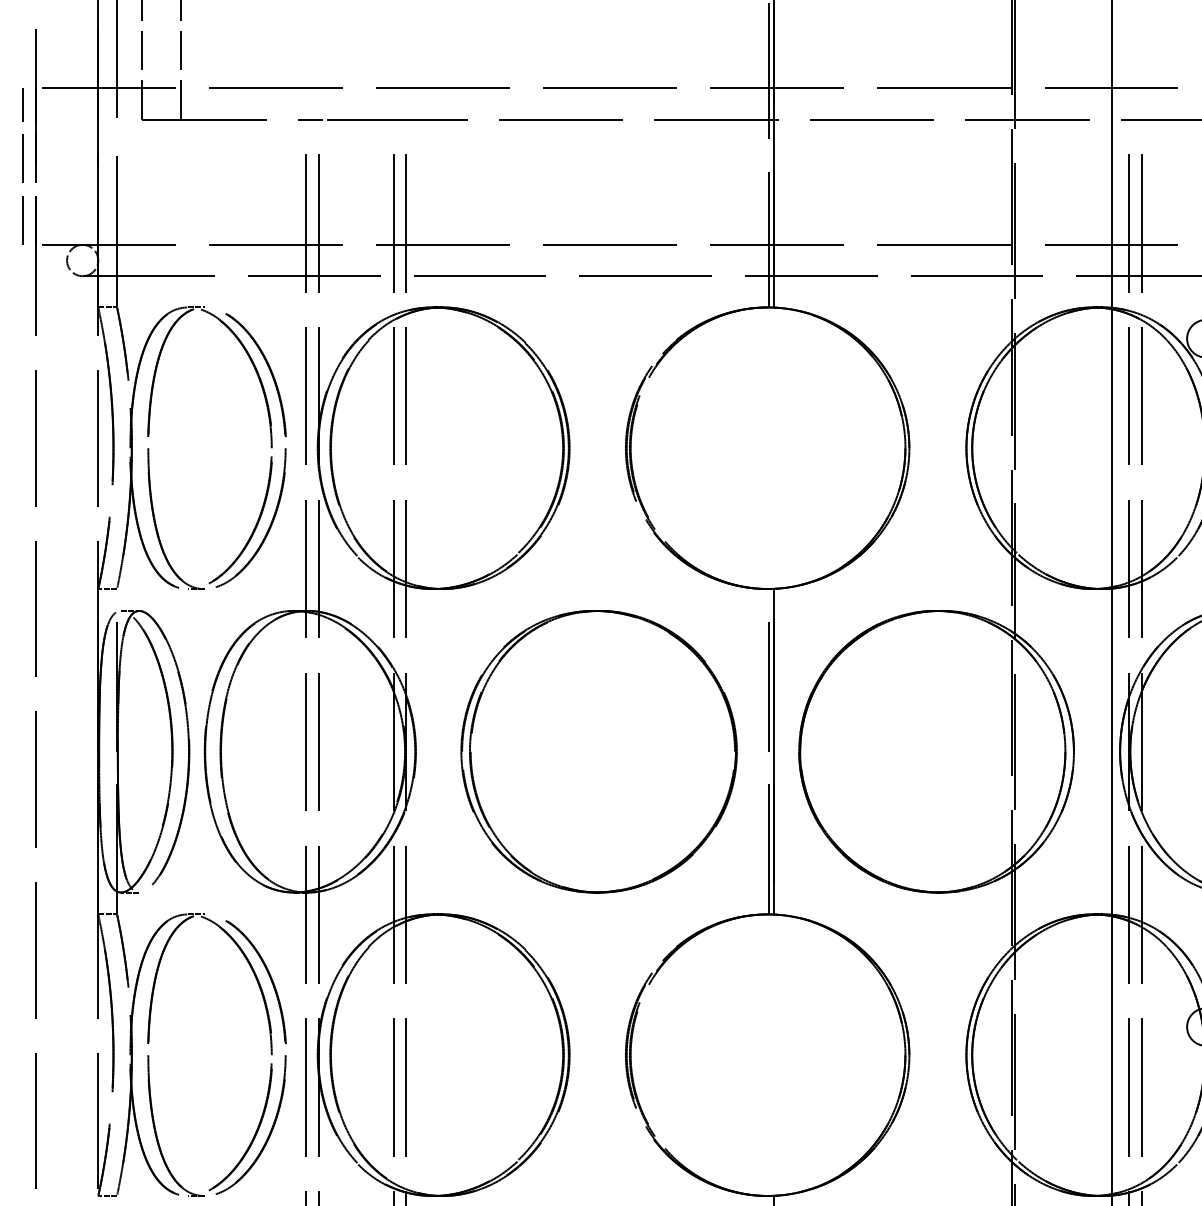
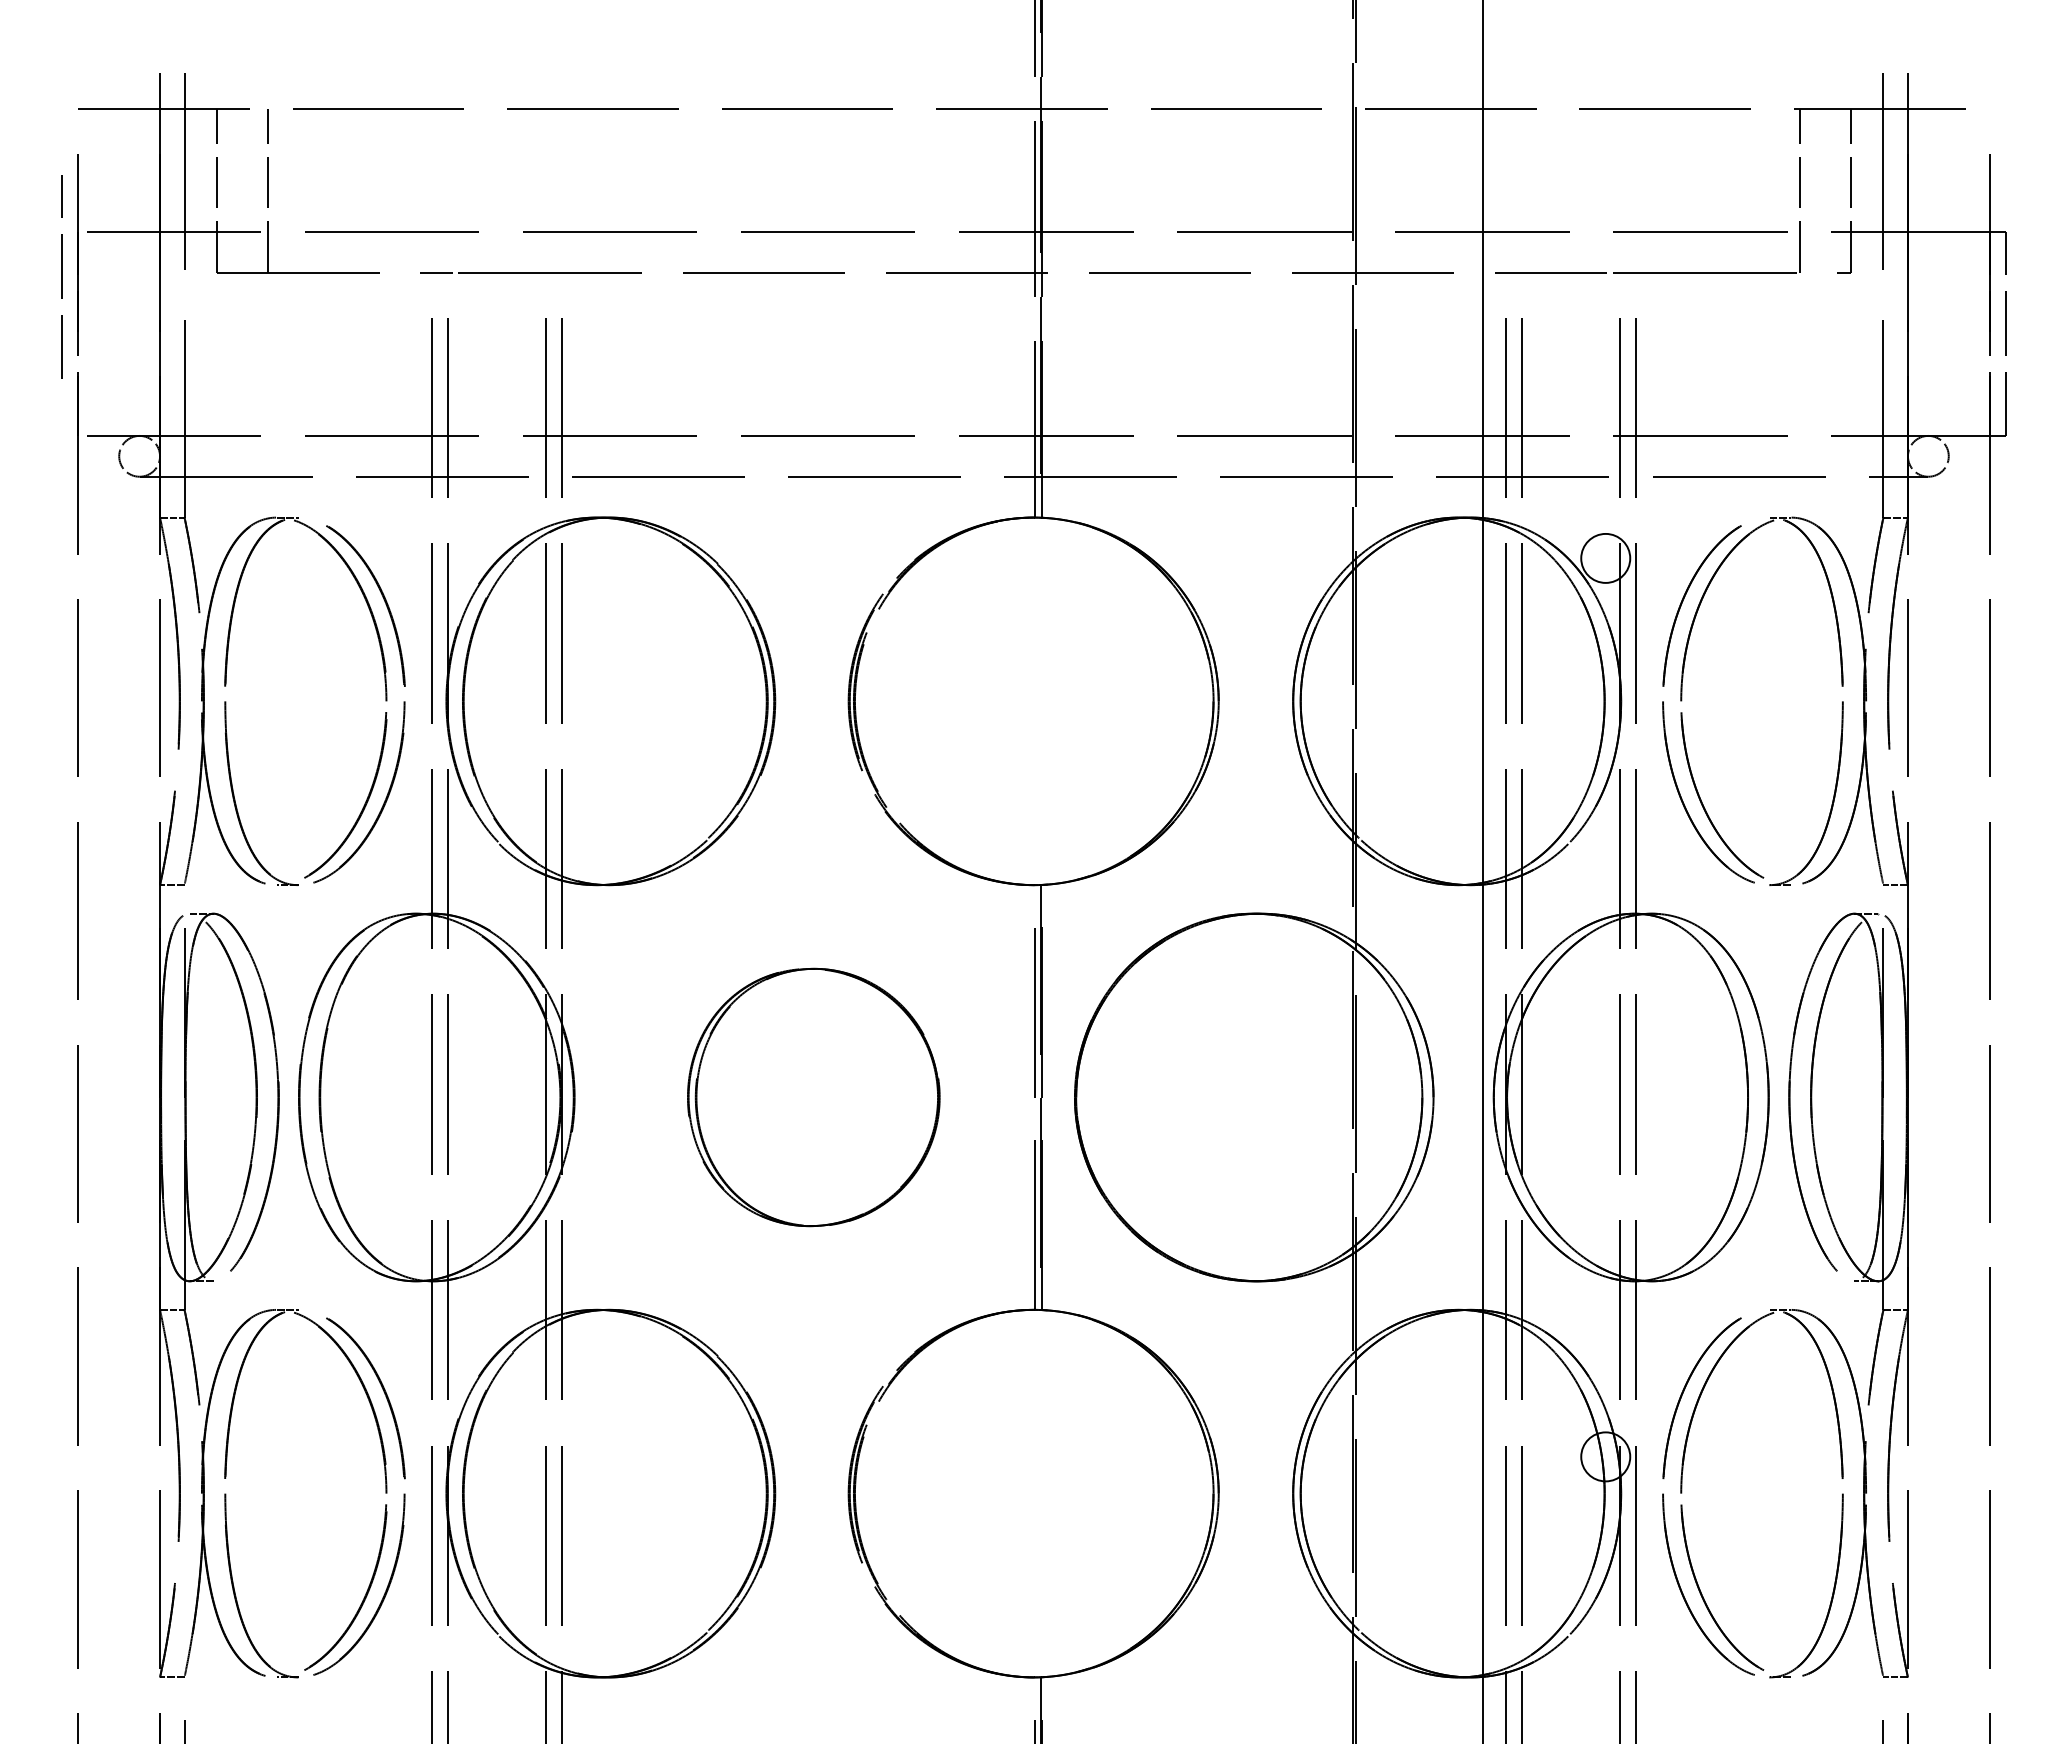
line: (22, 166) -> (61, 276), moved
part: (598, 751) -> (813, 1097), size x0.7

